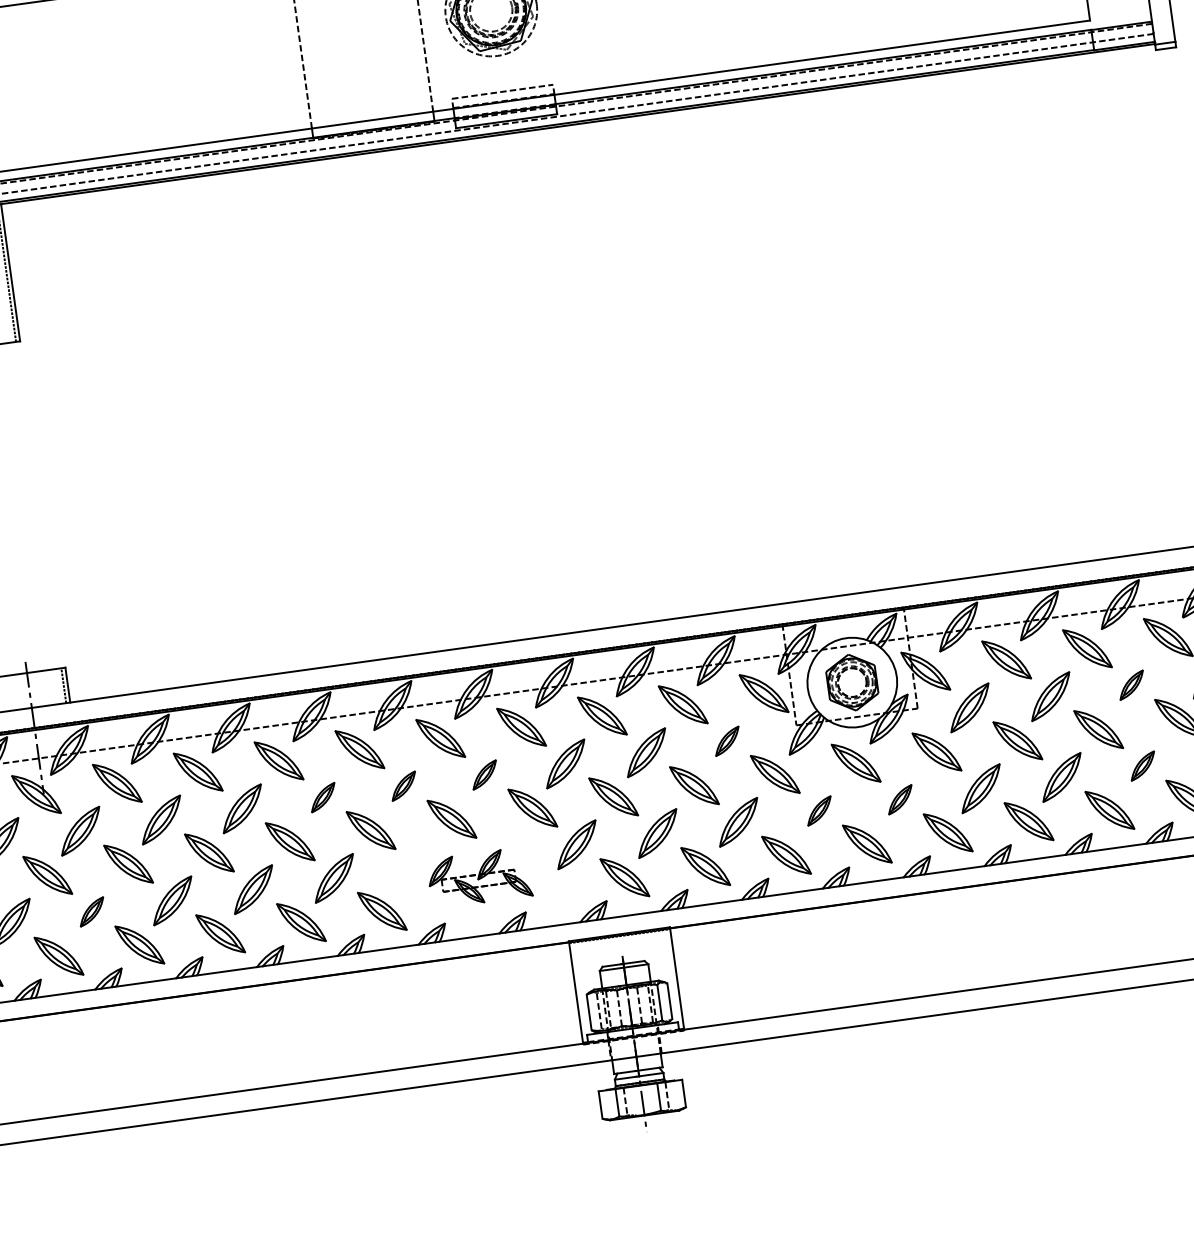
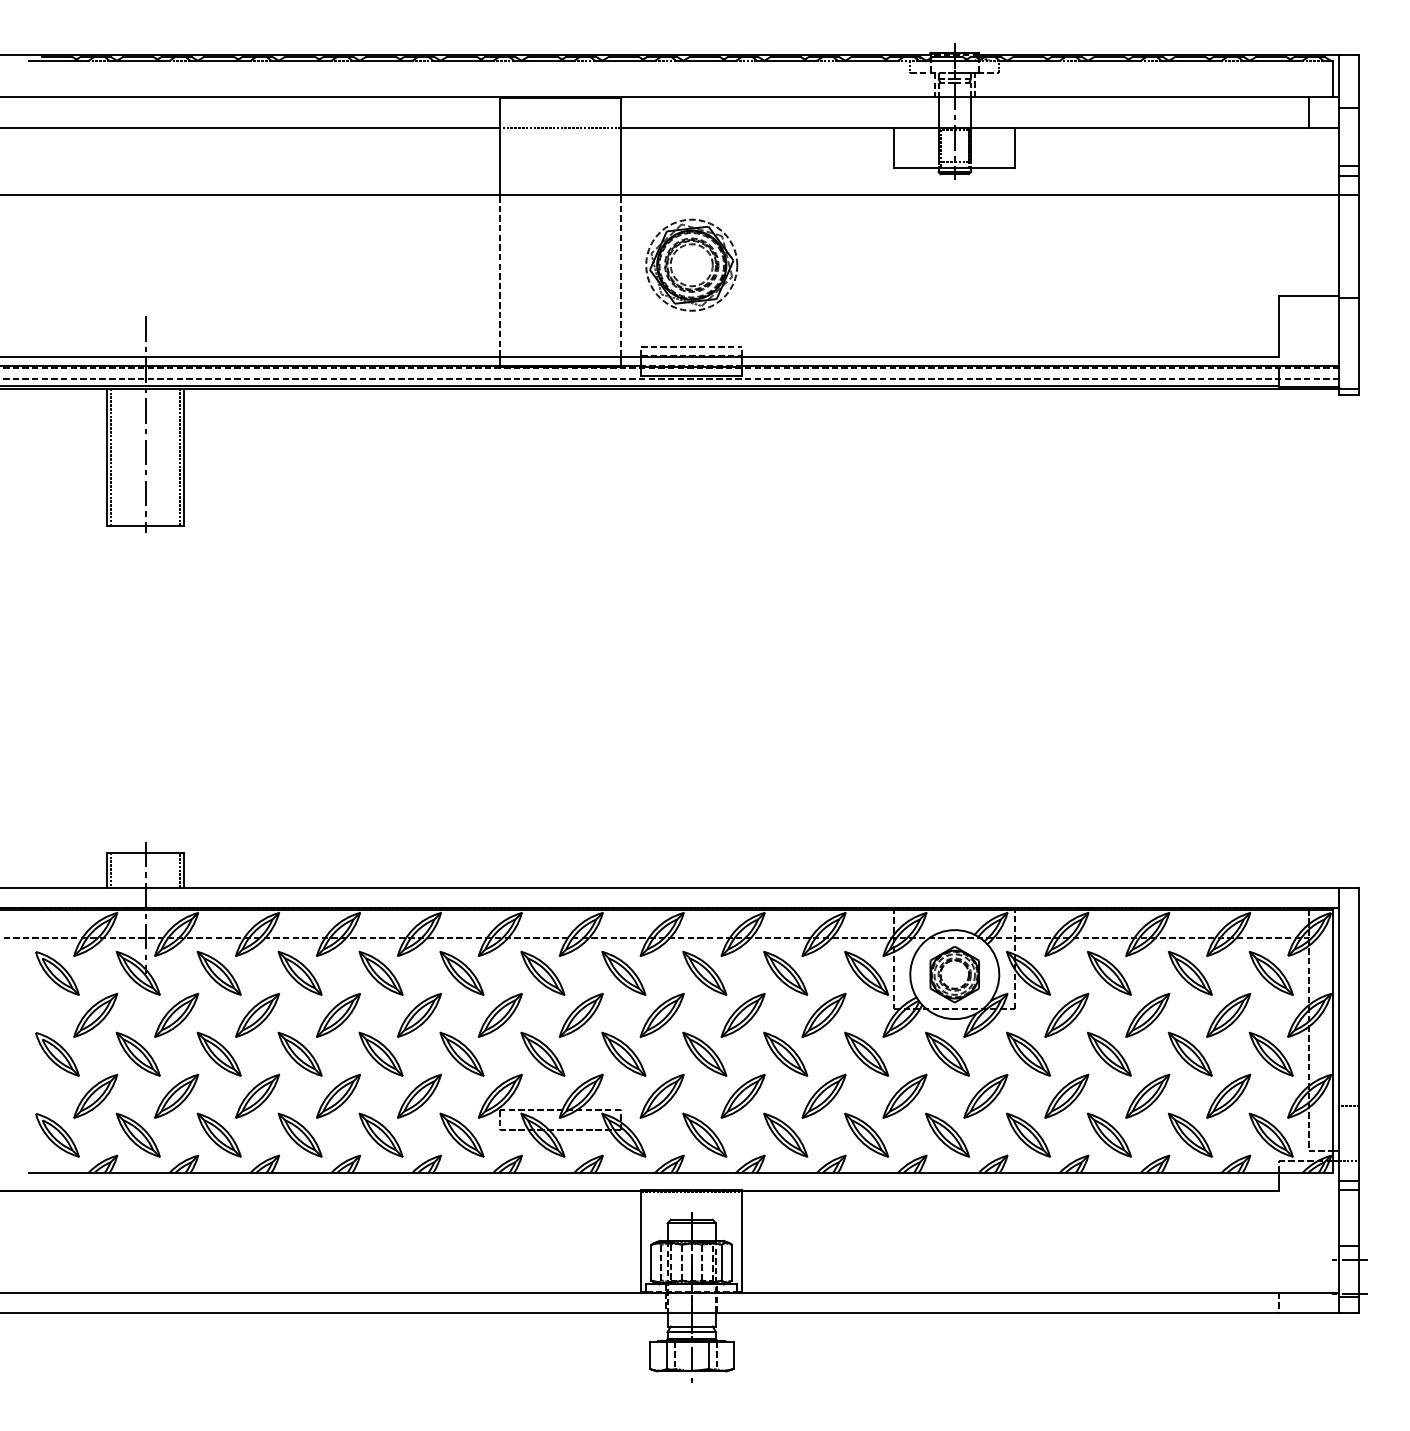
part: (1131, 684) -> (1228, 1014), size x1.67
part: (726, 740) -> (823, 1014), size x1.67
part: (1142, 765) -> (1228, 1095), size x1.67
part: (483, 774) -> (580, 1014), size x1.67
part: (403, 785) -> (499, 1014), size x1.67
part: (323, 797) -> (419, 1015), size x1.67
part: (899, 799) -> (985, 1095), size x1.67
part: (818, 810) -> (904, 1095), size x1.67
part: (478, 877) -> (561, 1115), size x1.67
part: (91, 911) -> (176, 1095), size x1.67

